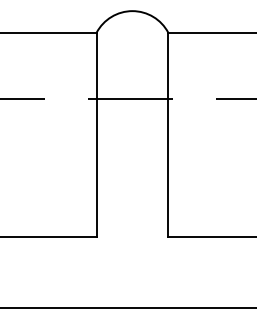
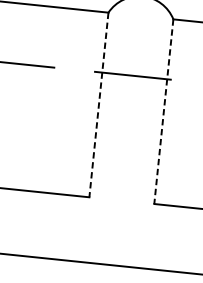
line: (96, 134) -> (98, 104), solid -> dashed
line: (168, 134) -> (164, 111), solid -> dashed

